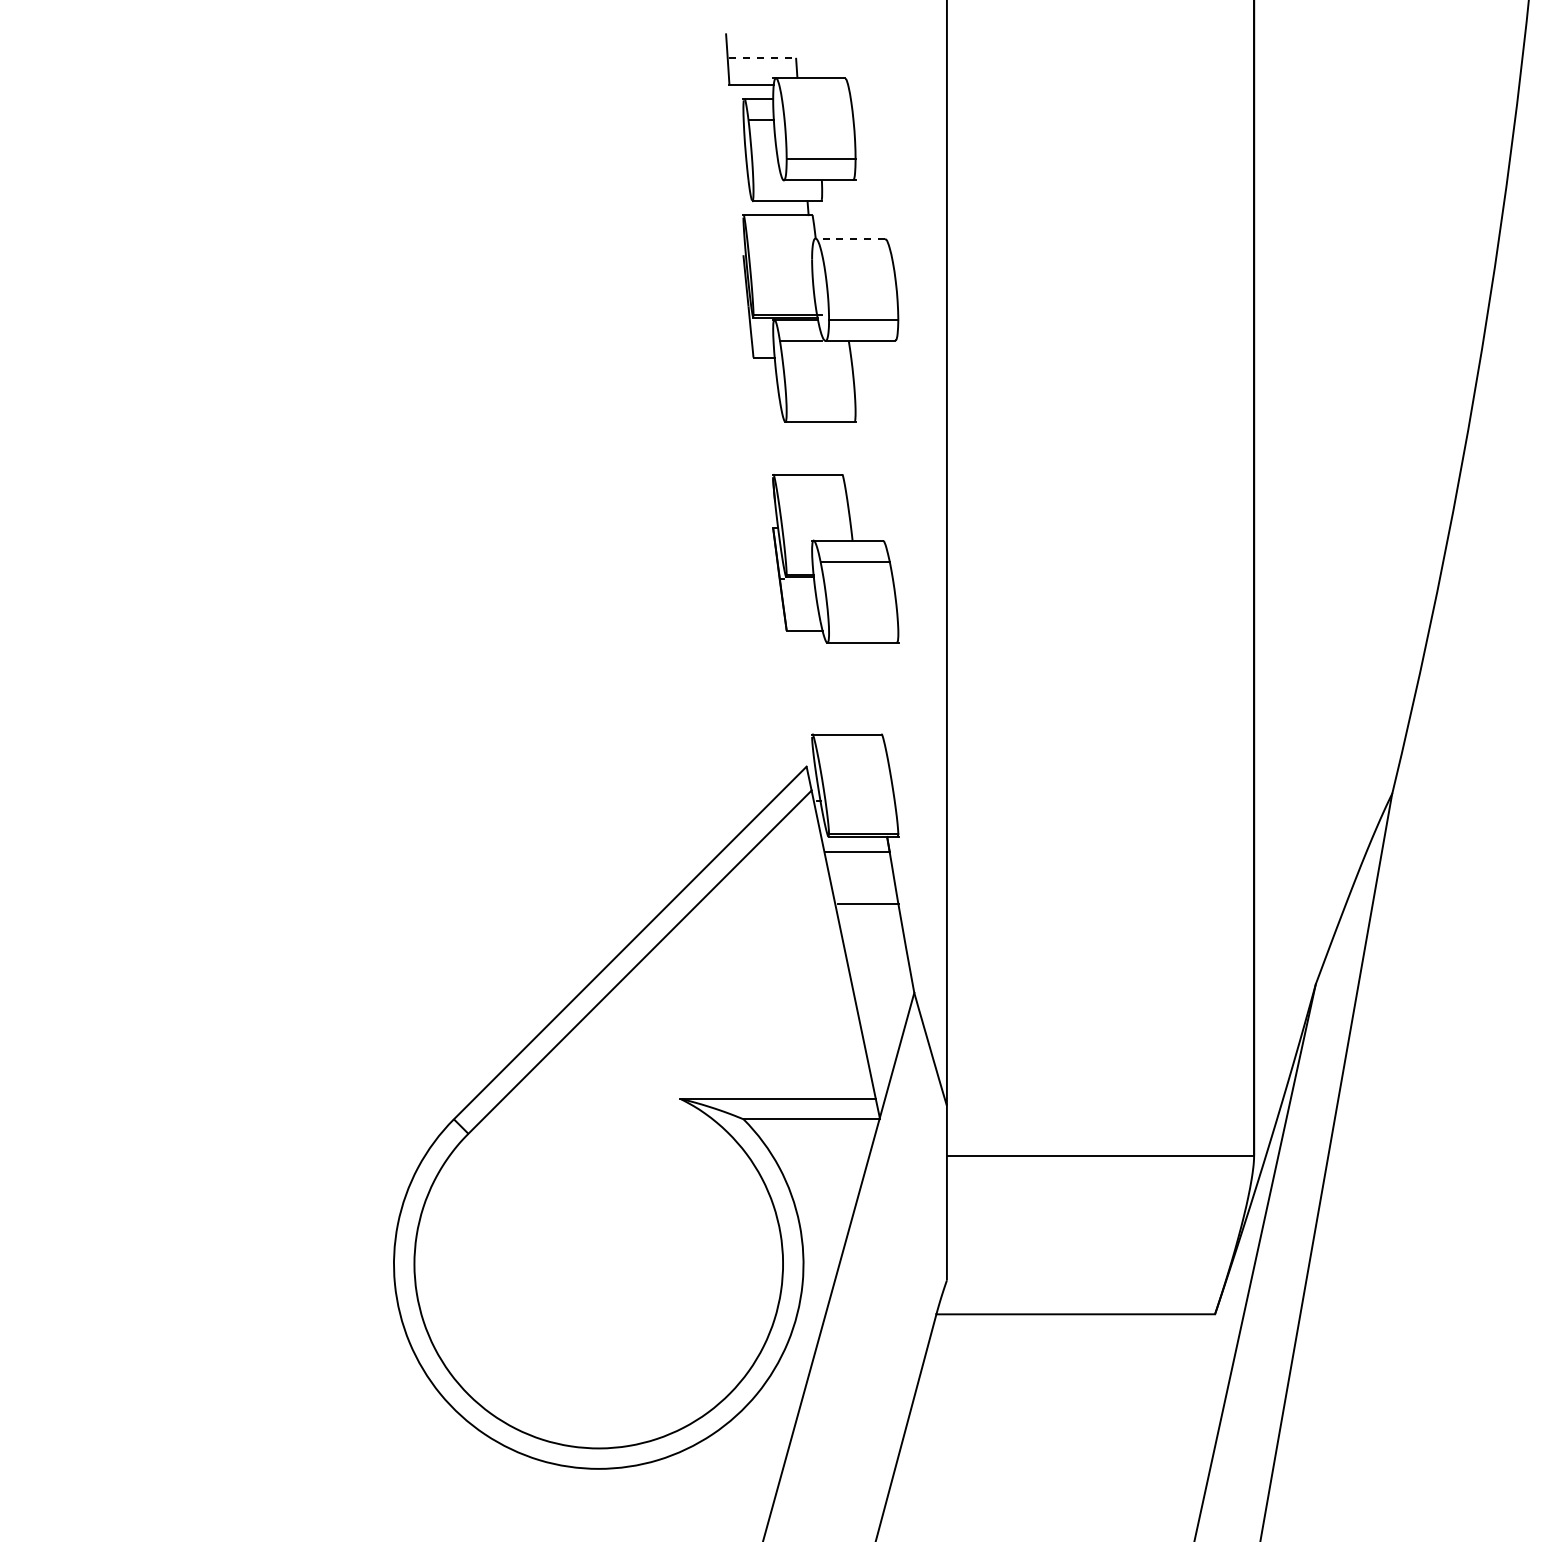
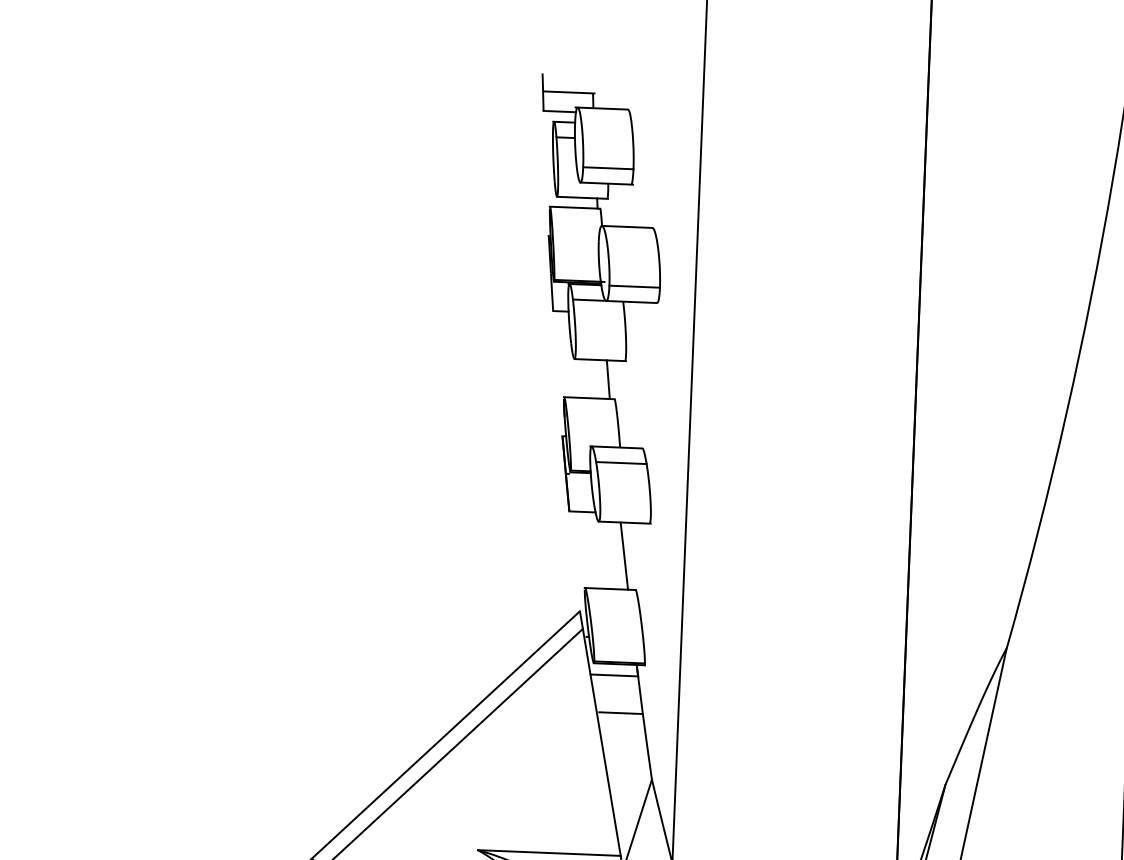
line: (764, 57) -> (569, 92), dashed -> solid
line: (850, 238) -> (627, 226), dashed -> solid
line: (832, 448) -> (608, 379), added
line: (864, 688) -> (624, 555), added

